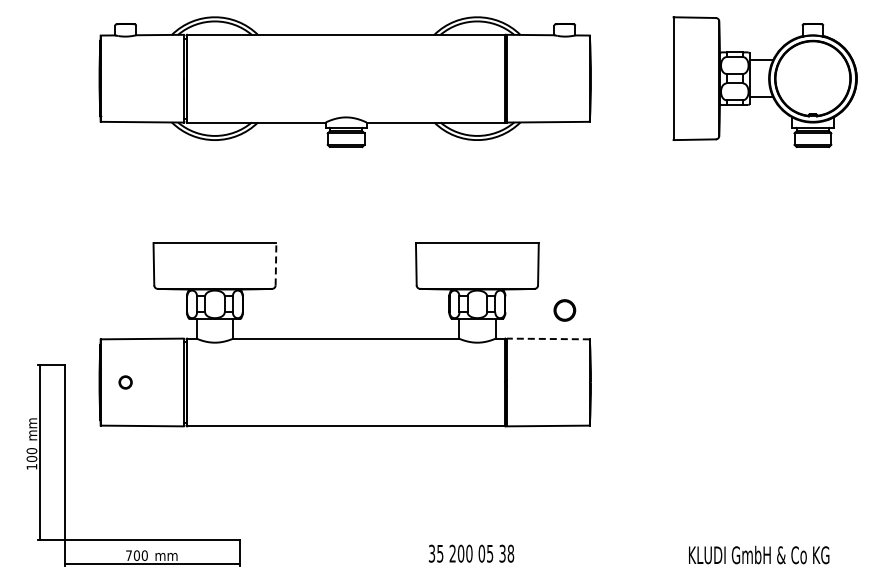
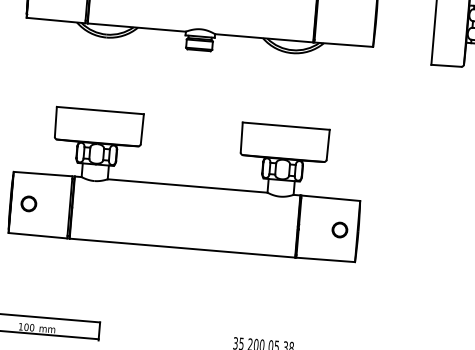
line: (276, 263) -> (142, 128), dashed -> solid
part: (564, 310) -> (339, 230), moved
line: (547, 338) -> (330, 197), dashed -> solid
circle: (125, 382) -> (28, 203), size x1.67
text: (128, 555) -> (20, 326), 700 -> 100

